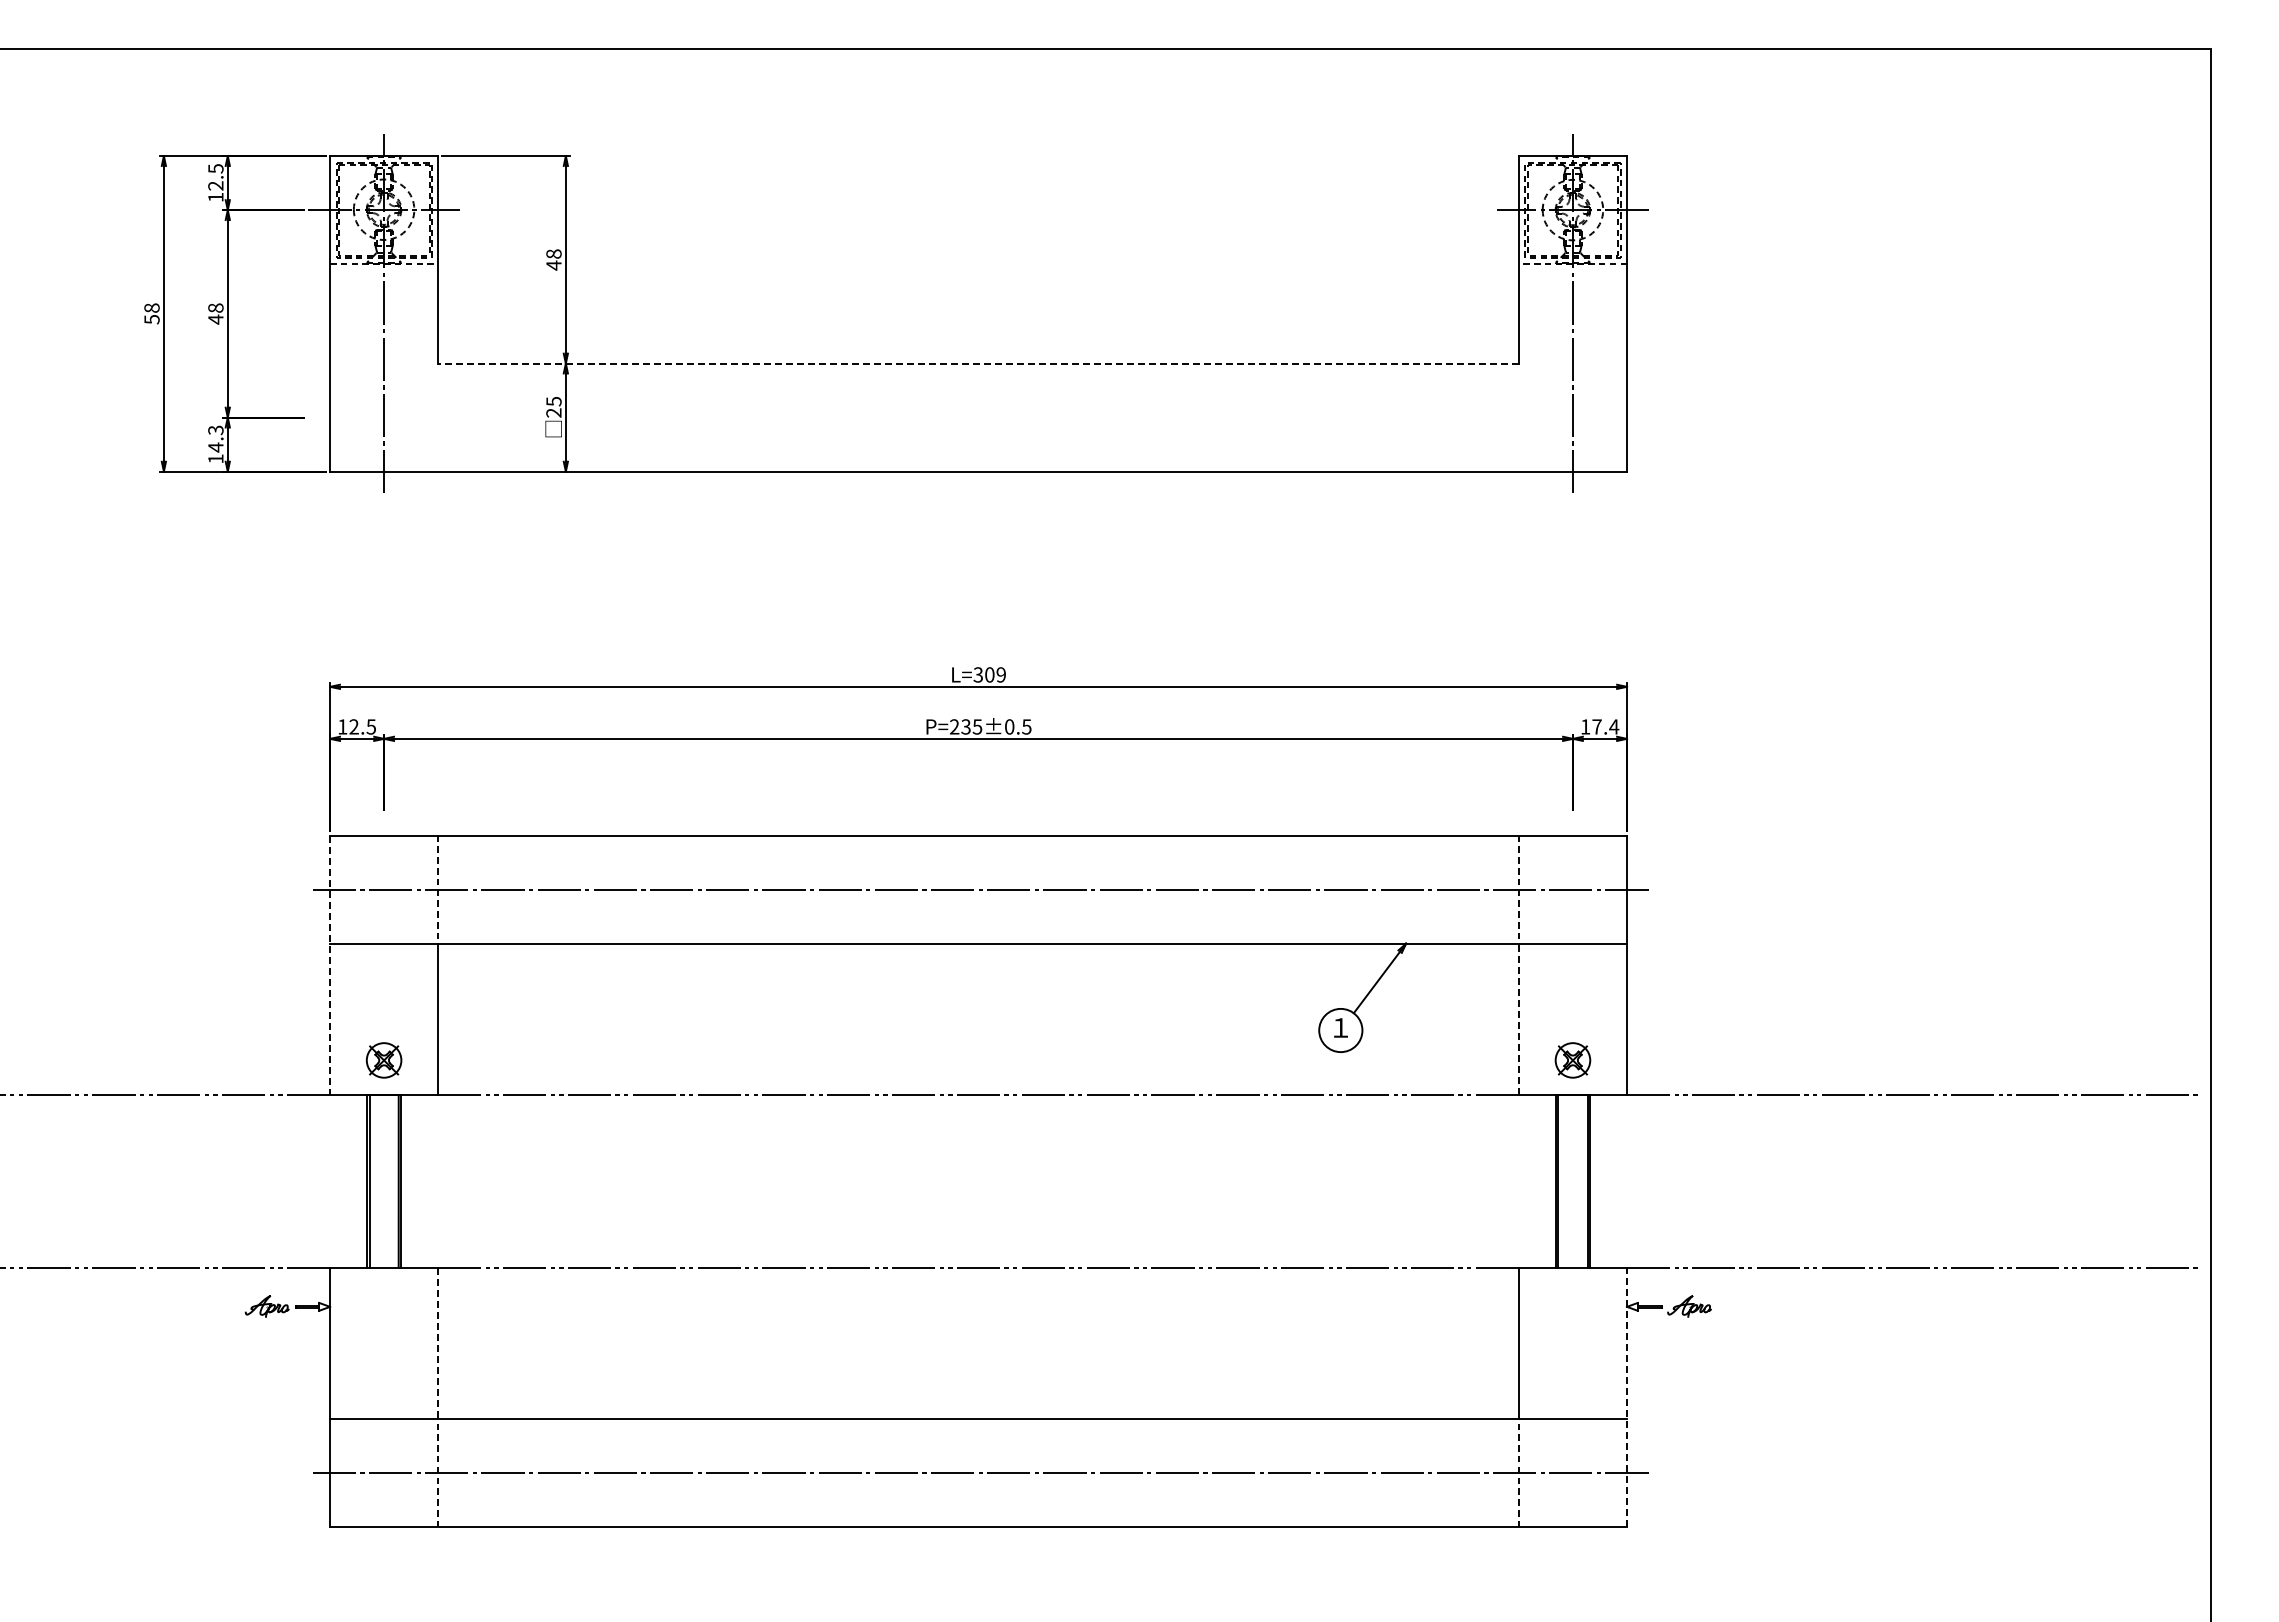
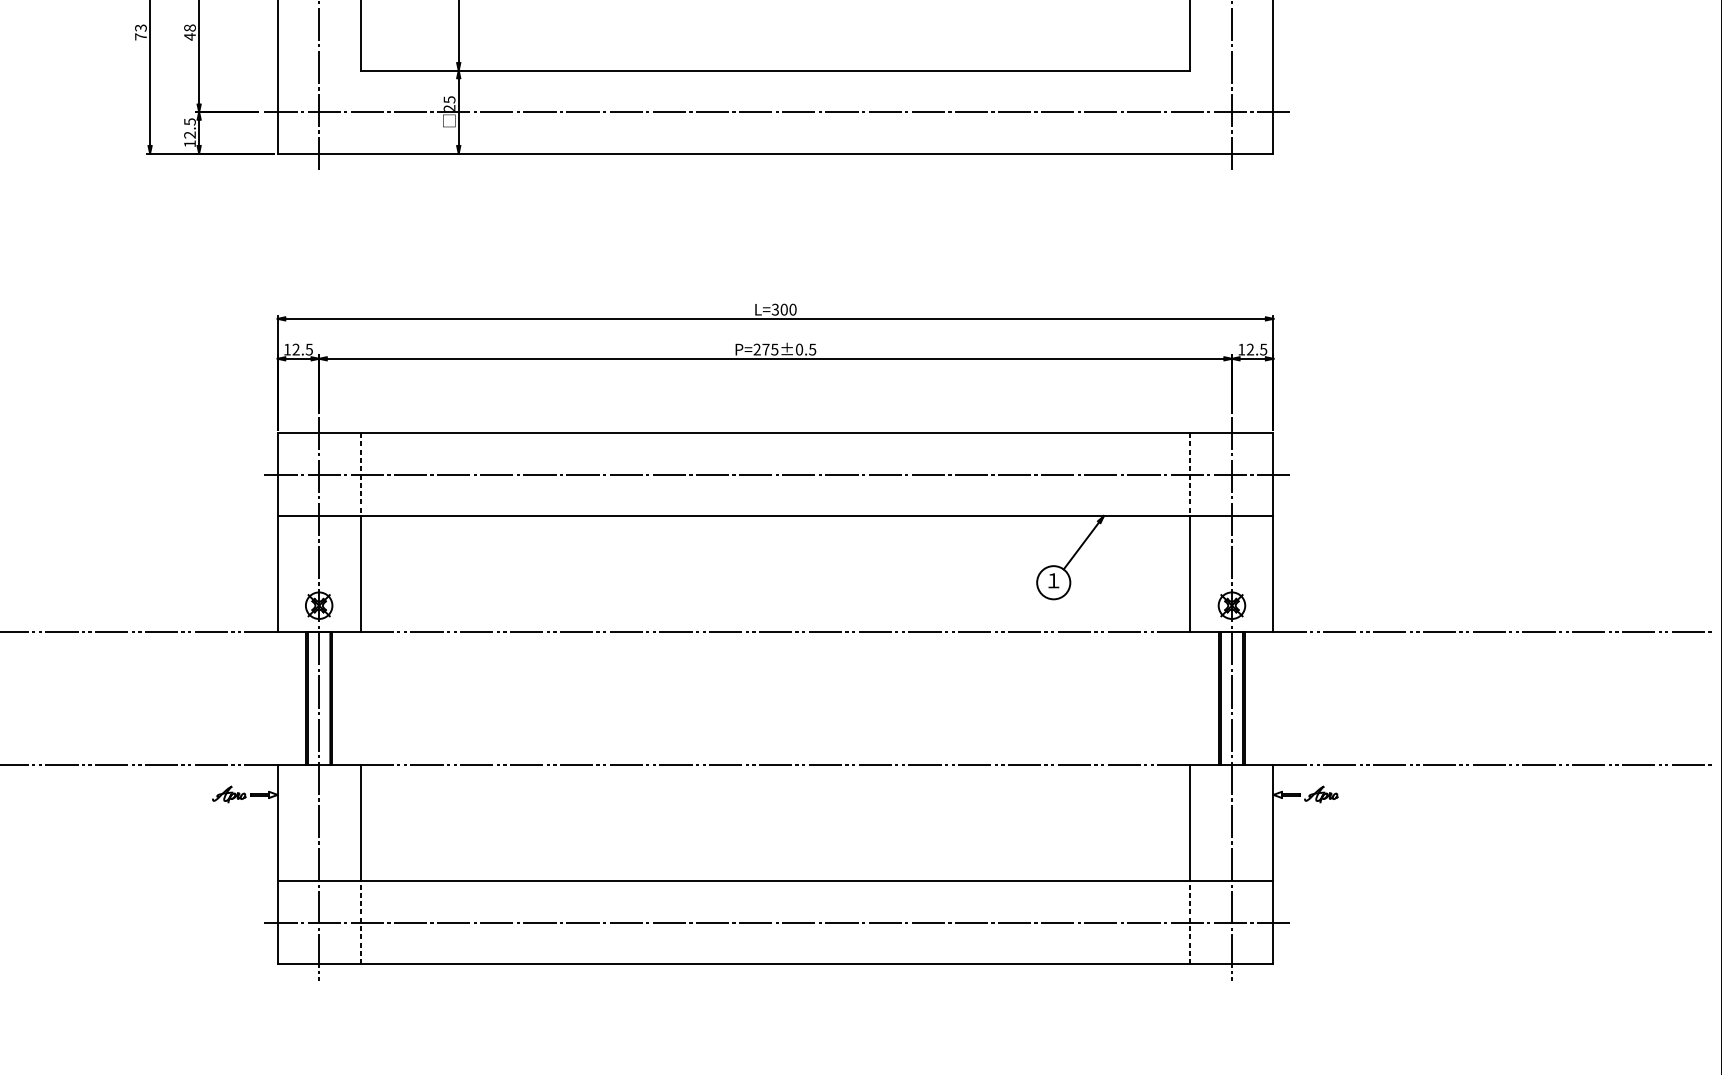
text: (151, 313) -> (140, 32), 58 -> 73
line: (978, 363) -> (775, 70), dashed -> solid
line: (978, 417) -> (775, 112), added
text: (215, 438) -> (189, 128), 14.3 -> 12.5
text: (1000, 674) -> (792, 309), L=309 -> L=300
text: (965, 726) -> (765, 349), P=235±0.5 -> P=275±0.5
text: (1605, 726) -> (1256, 349), 17.4 -> 12.5
line: (330, 965) -> (278, 532), dashed -> solid
line: (1518, 1019) -> (1190, 574), dashed -> solid
line: (384, 1181) -> (319, 698), added
line: (1572, 1181) -> (1231, 698), added
line: (438, 1343) -> (360, 823), dashed -> solid
line: (1627, 1397) -> (1273, 864), dashed -> solid

